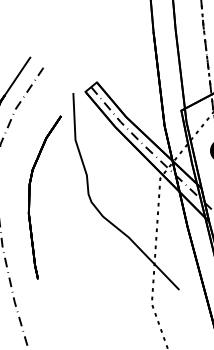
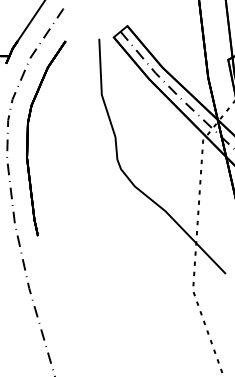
part: (30, 197) -> (28, 138), moved

